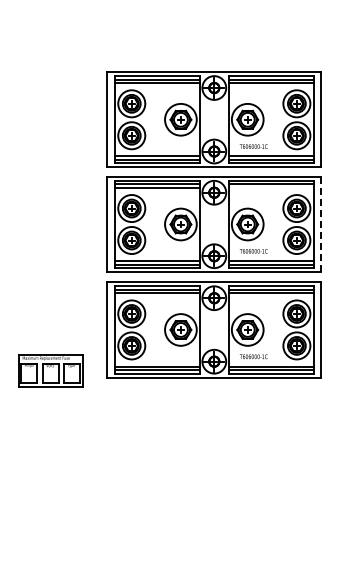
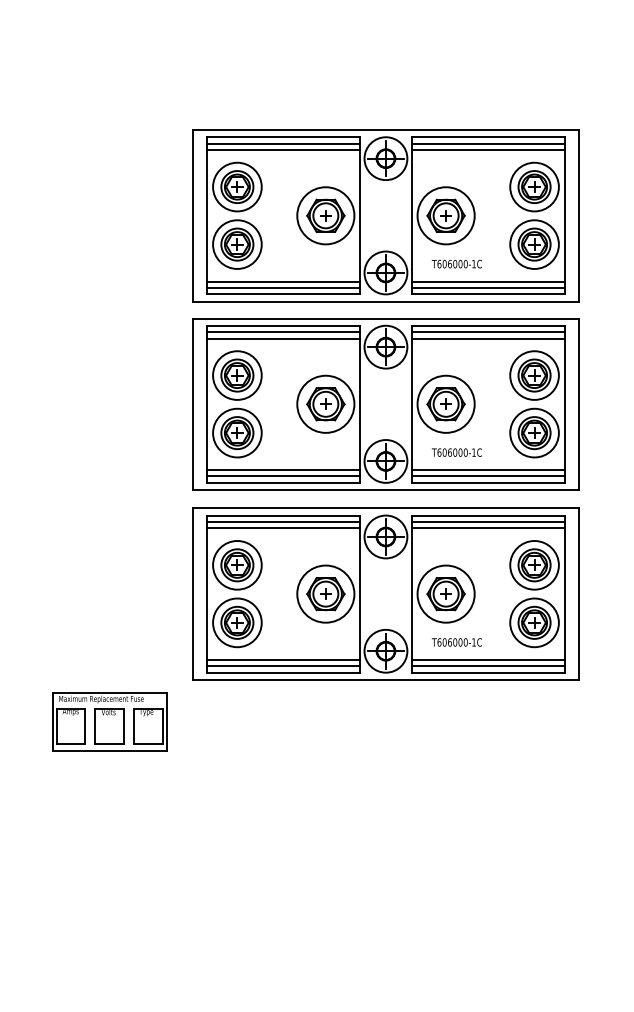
line: (270, 187) -> (487, 337), added
line: (321, 224) -> (578, 404), dashed -> solid
part: (50, 370) -> (109, 721), moved

